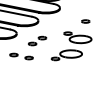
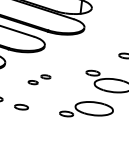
part: (37, 40) -> (39, 78), size x0.7

